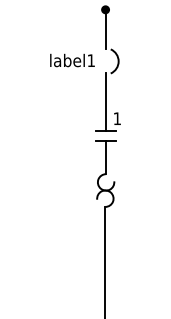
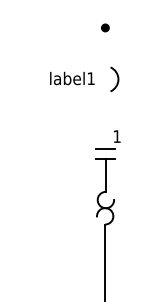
line: (105, 31) -> (105, 49), removed
line: (105, 102) -> (105, 120), removed

